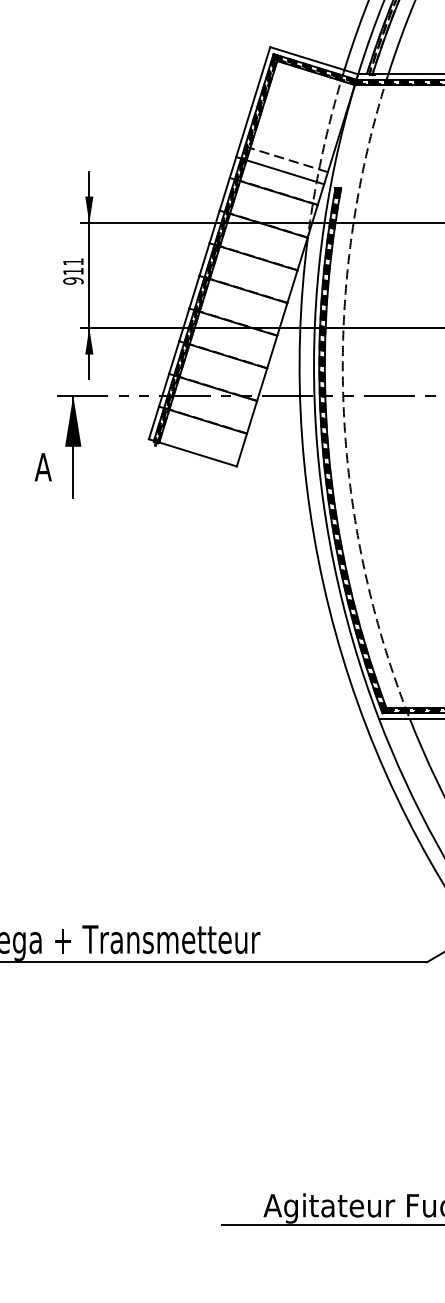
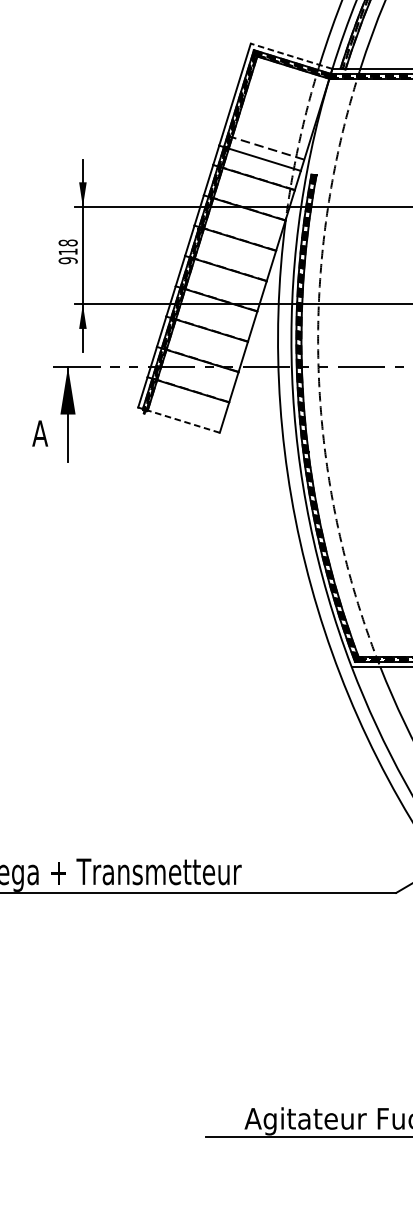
line: (313, 60) -> (290, 56), solid -> dashed
text: (73, 261) -> (68, 242), 911 -> 918
line: (198, 454) -> (184, 421), solid -> dashed

